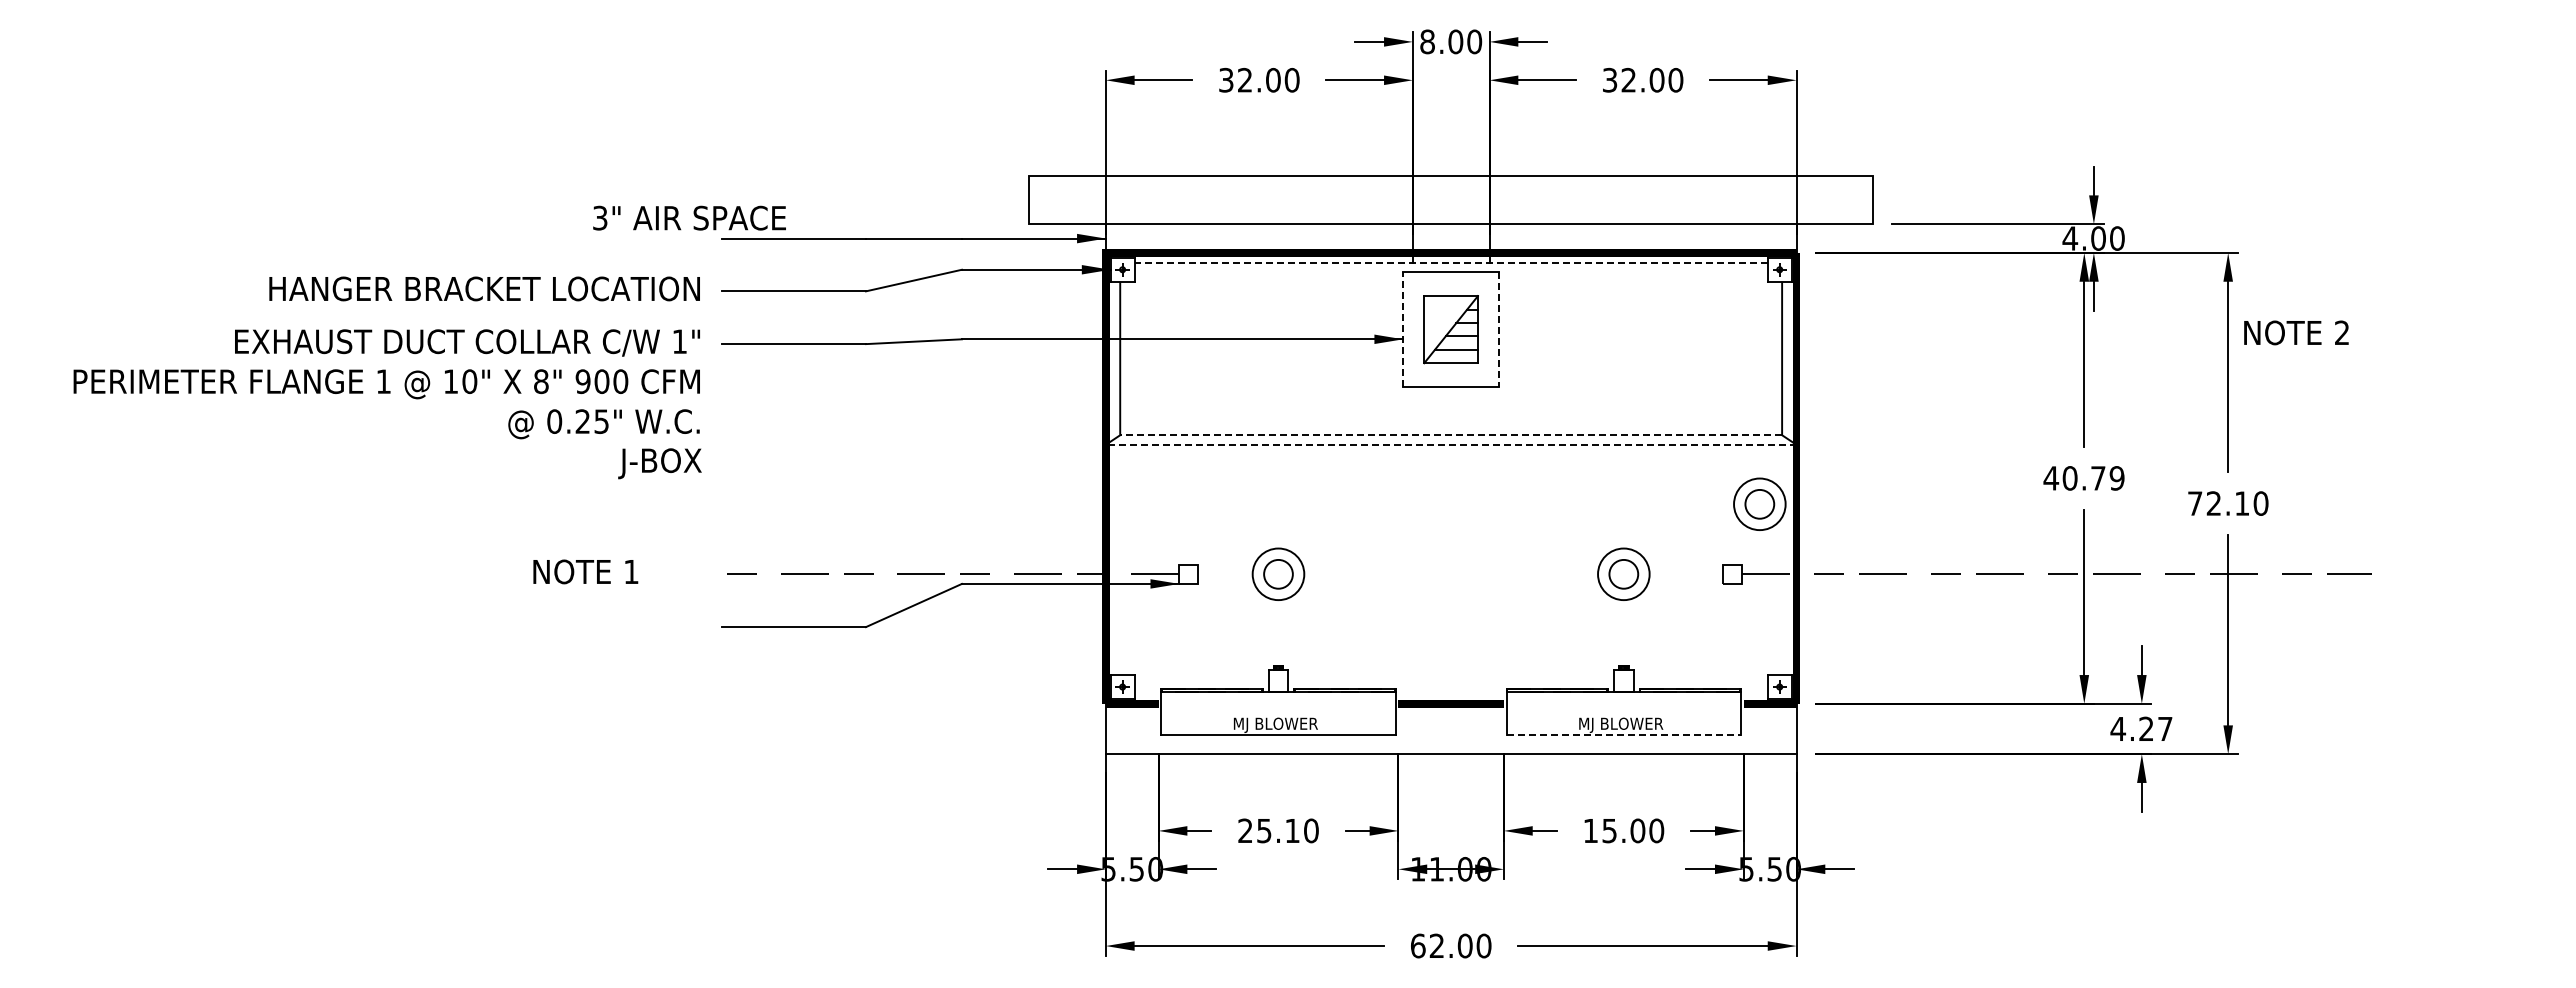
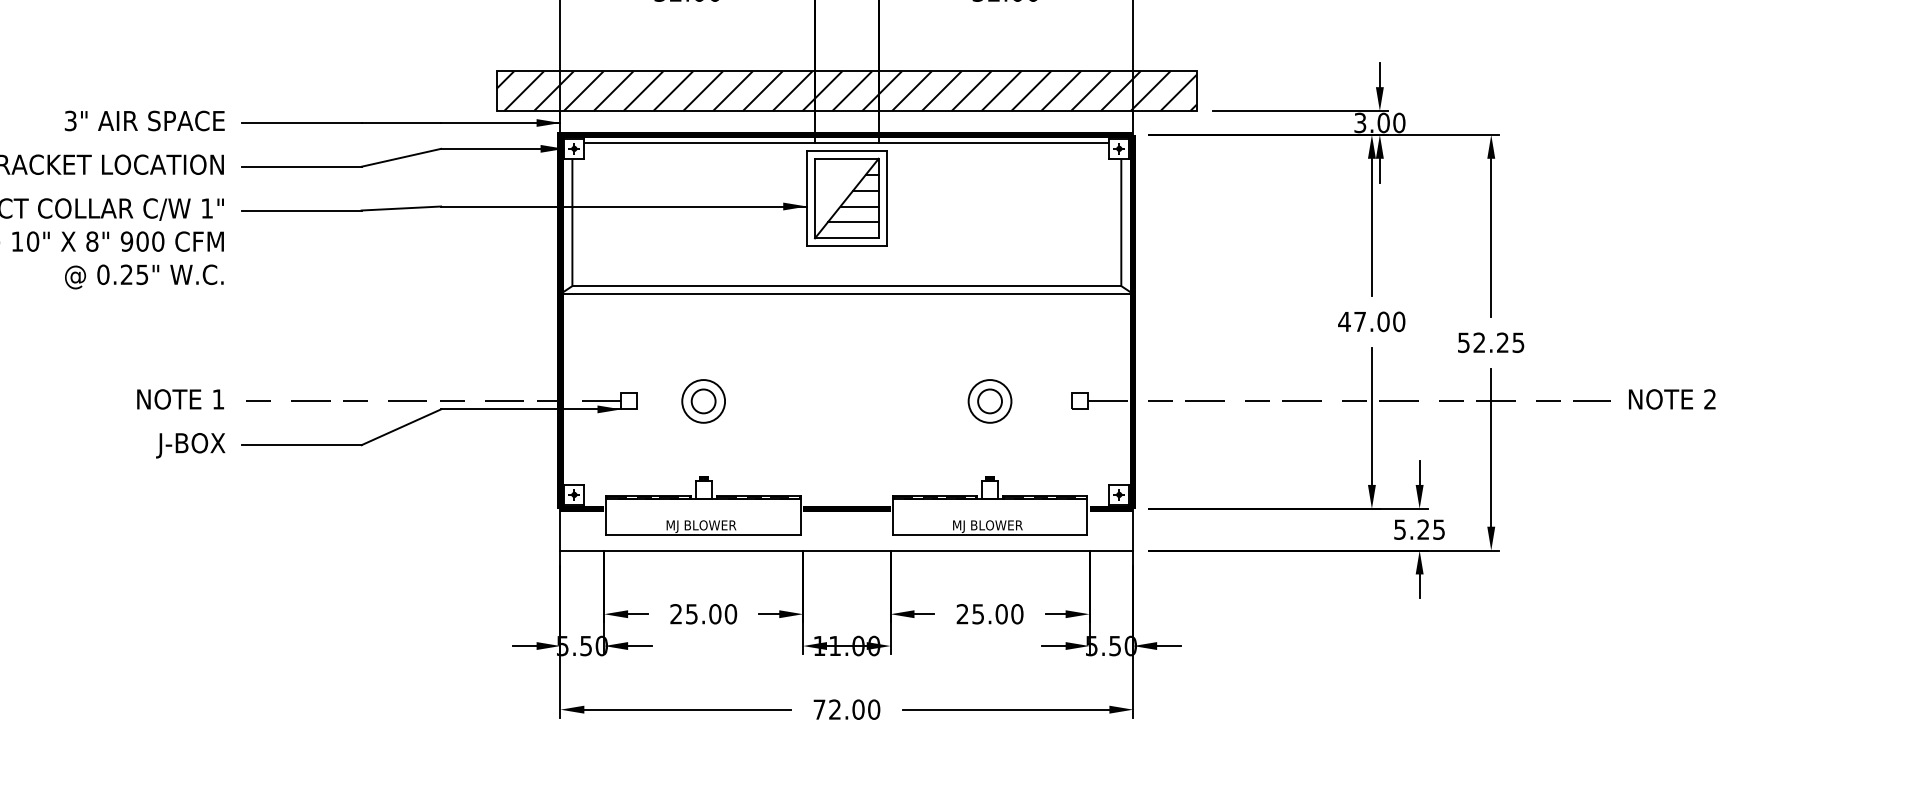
hatch: (1451, 200) -> (847, 91), added
text: (689, 217) -> (144, 120), moved
text: (2070, 238) -> (1360, 122), 4.00 -> 3.00
line: (1451, 262) -> (847, 142), dashed -> solid
line: (1403, 329) -> (807, 198), dashed -> solid
part: (1450, 329) -> (846, 198), size x1.43
line: (1499, 329) -> (886, 198), dashed -> solid
text: (2296, 332) -> (1672, 399), moved
line: (1451, 435) -> (847, 286), dashed -> solid
line: (1450, 444) -> (846, 293), dashed -> solid
text: (659, 463) -> (190, 445), moved
text: (2093, 478) -> (1379, 321), 40.79 -> 47.00
part: (1759, 503) -> (1102, 342), removed
text: (2228, 503) -> (1491, 342), 72.10 -> 52.25
text: (585, 571) -> (180, 399), moved
text: (2141, 729) -> (1419, 530), 4.27 -> 5.25
line: (1624, 734) -> (990, 534), dashed -> solid
text: (1292, 830) -> (715, 613), 25.10 -> 25.00
text: (1590, 830) -> (962, 613), 15.00 -> 25.00
text: (1418, 945) -> (819, 709), 62.00 -> 72.00

